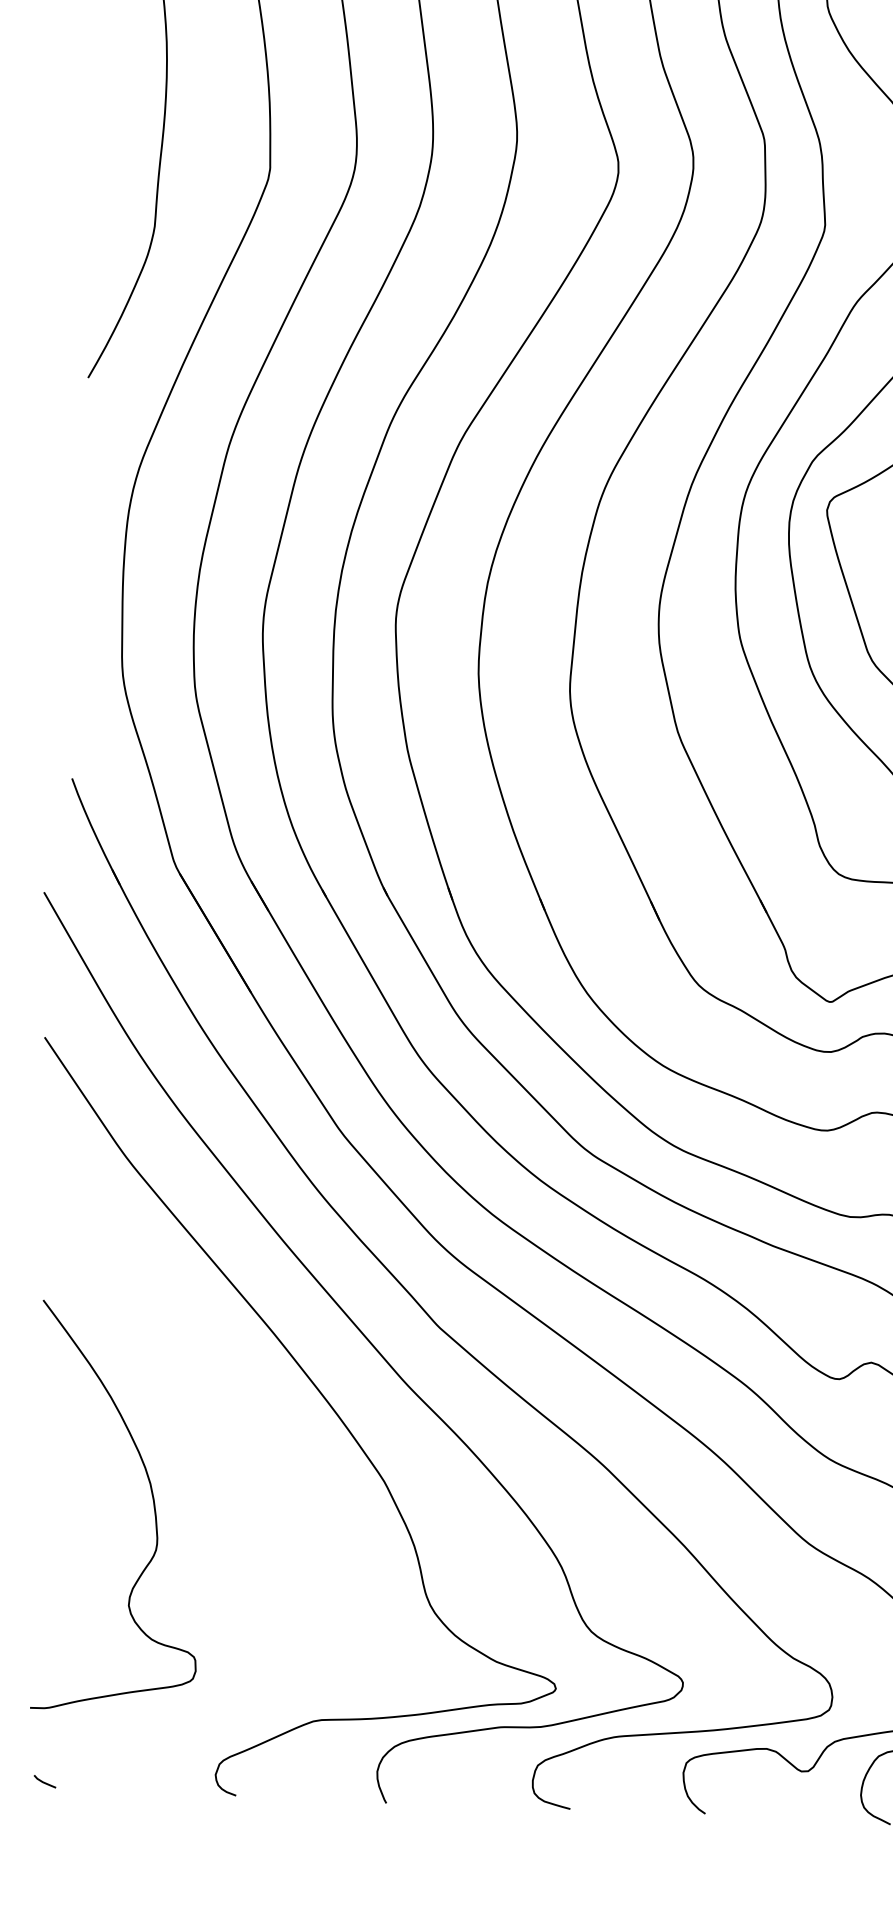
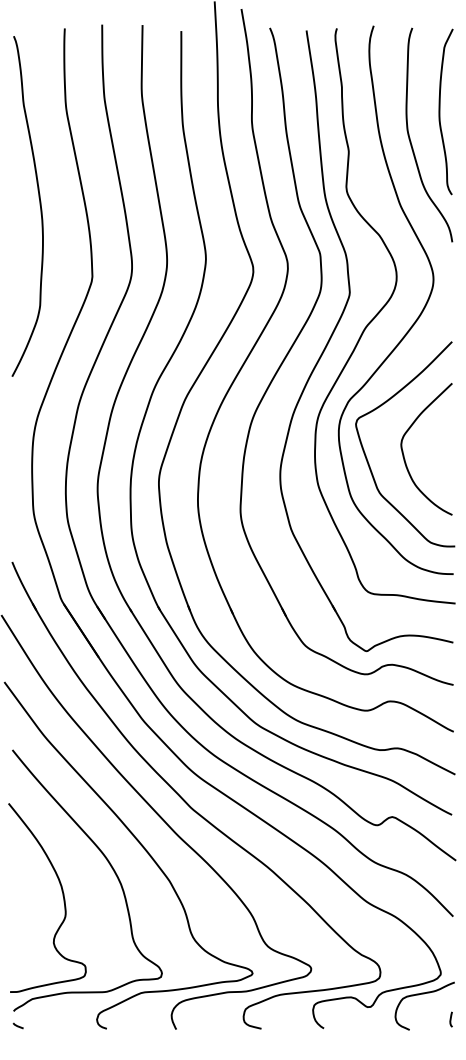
curve: (260, 1449) -> (111, 868), added

